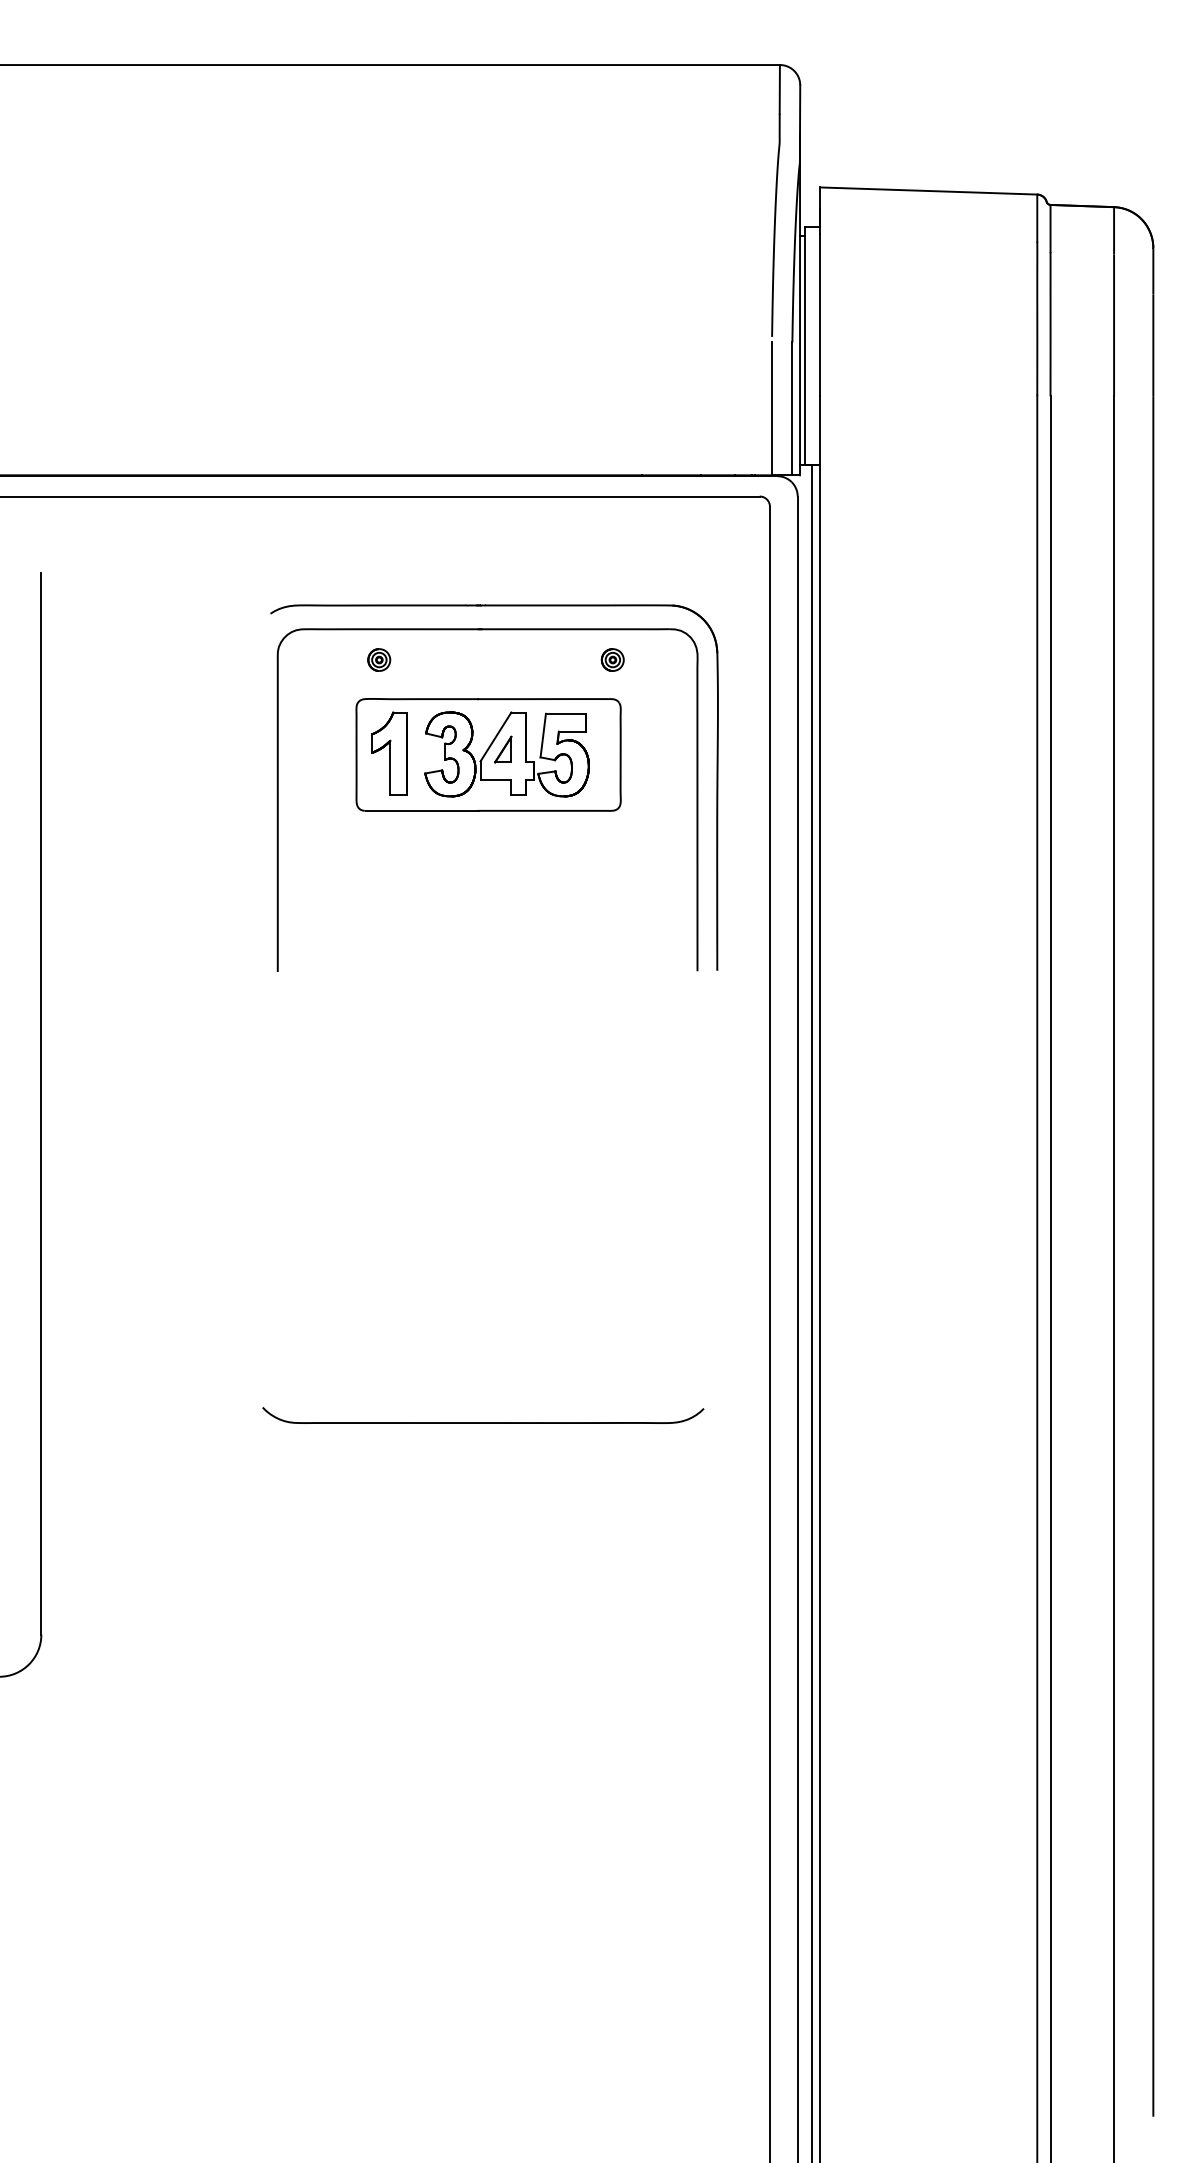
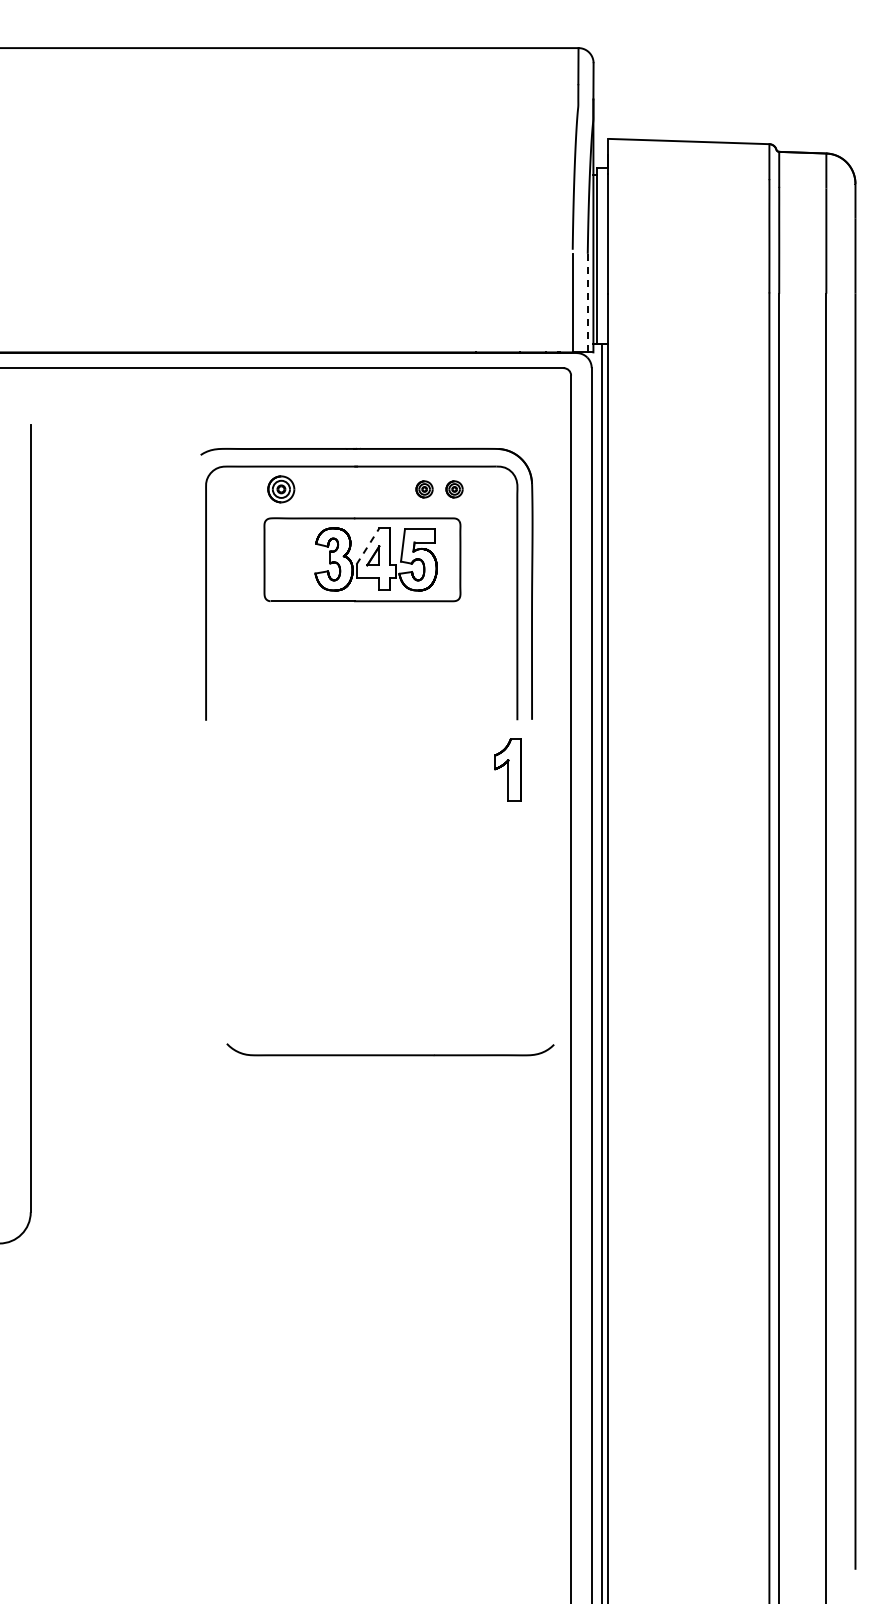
line: (792, 409) -> (587, 303), solid -> dashed
part: (379, 660) -> (281, 489), size x1.6
part: (572, 660) -> (424, 489), added
line: (496, 737) -> (368, 546), solid -> dashed
part: (388, 753) -> (507, 769), moved
part: (483, 1415) -> (390, 1049), moved

